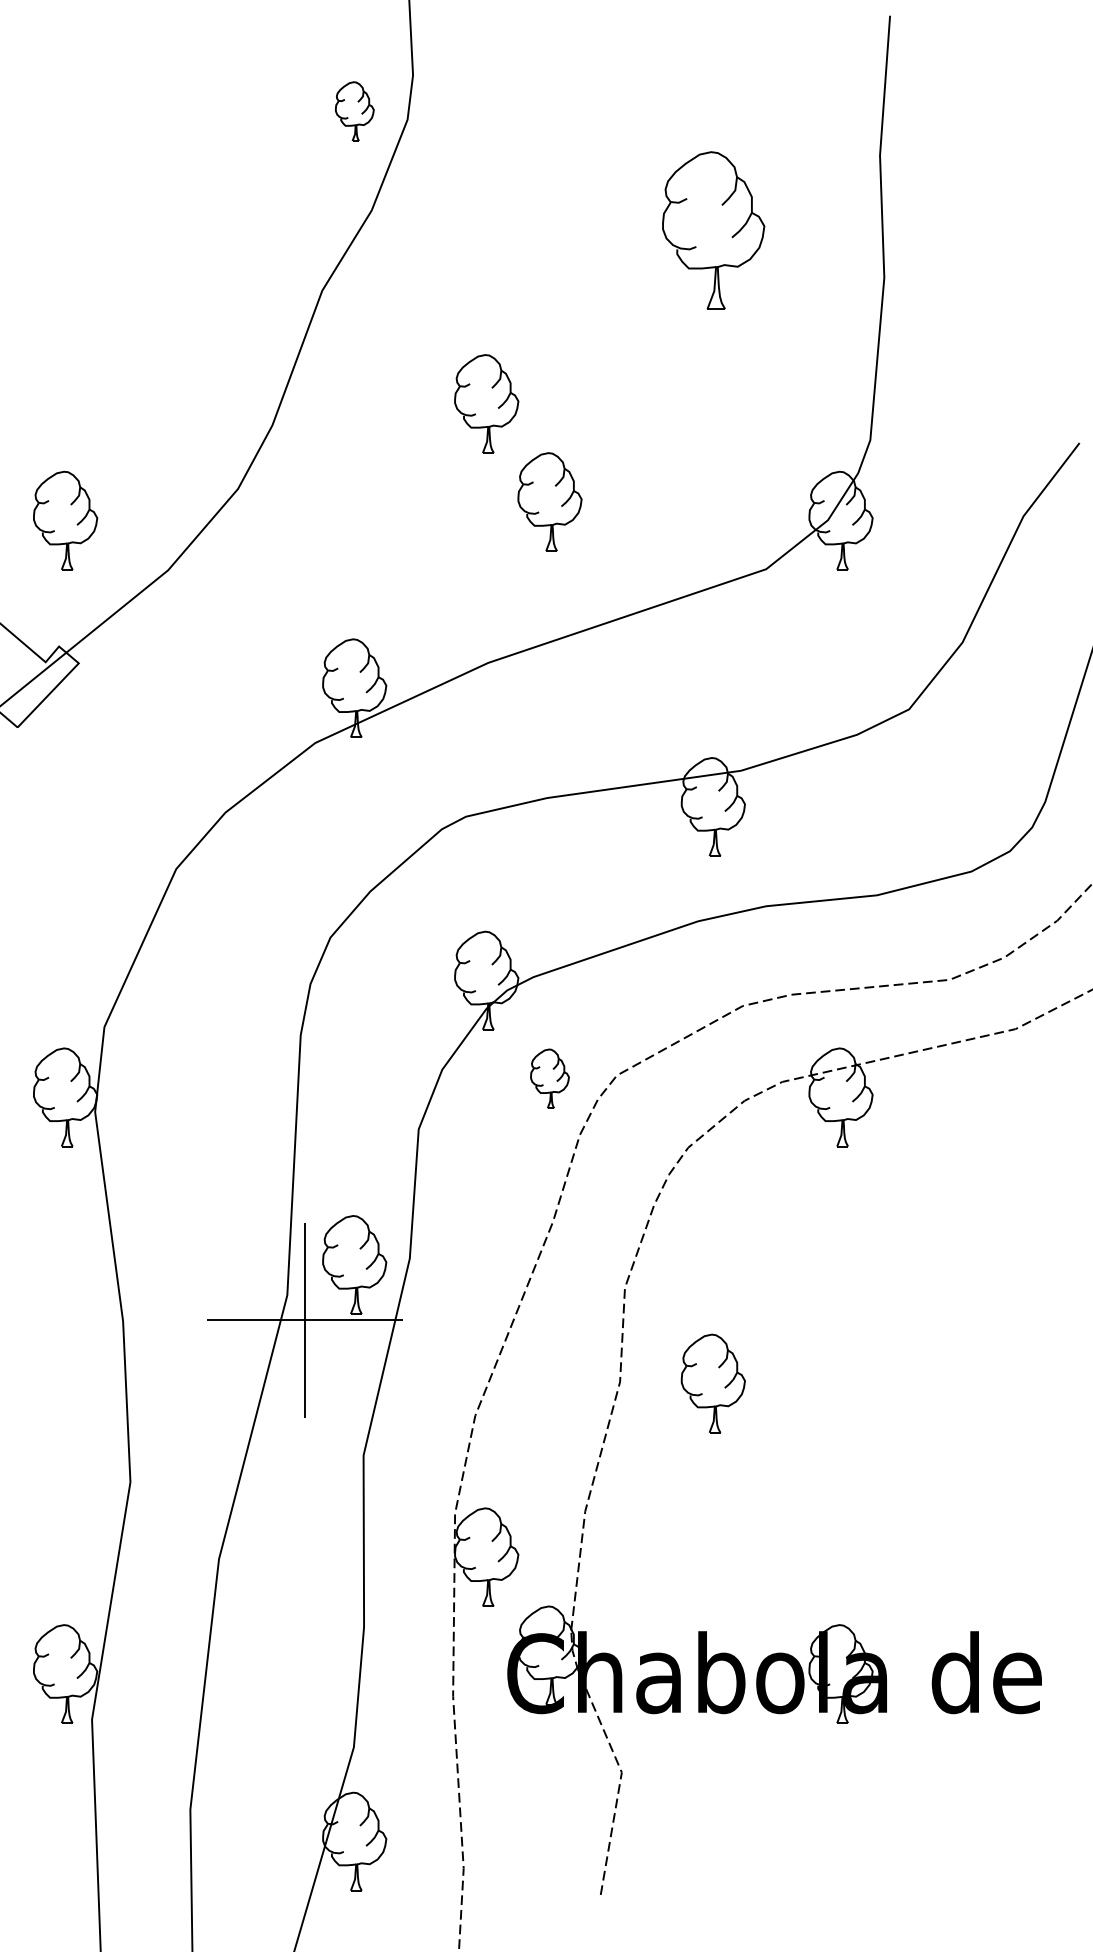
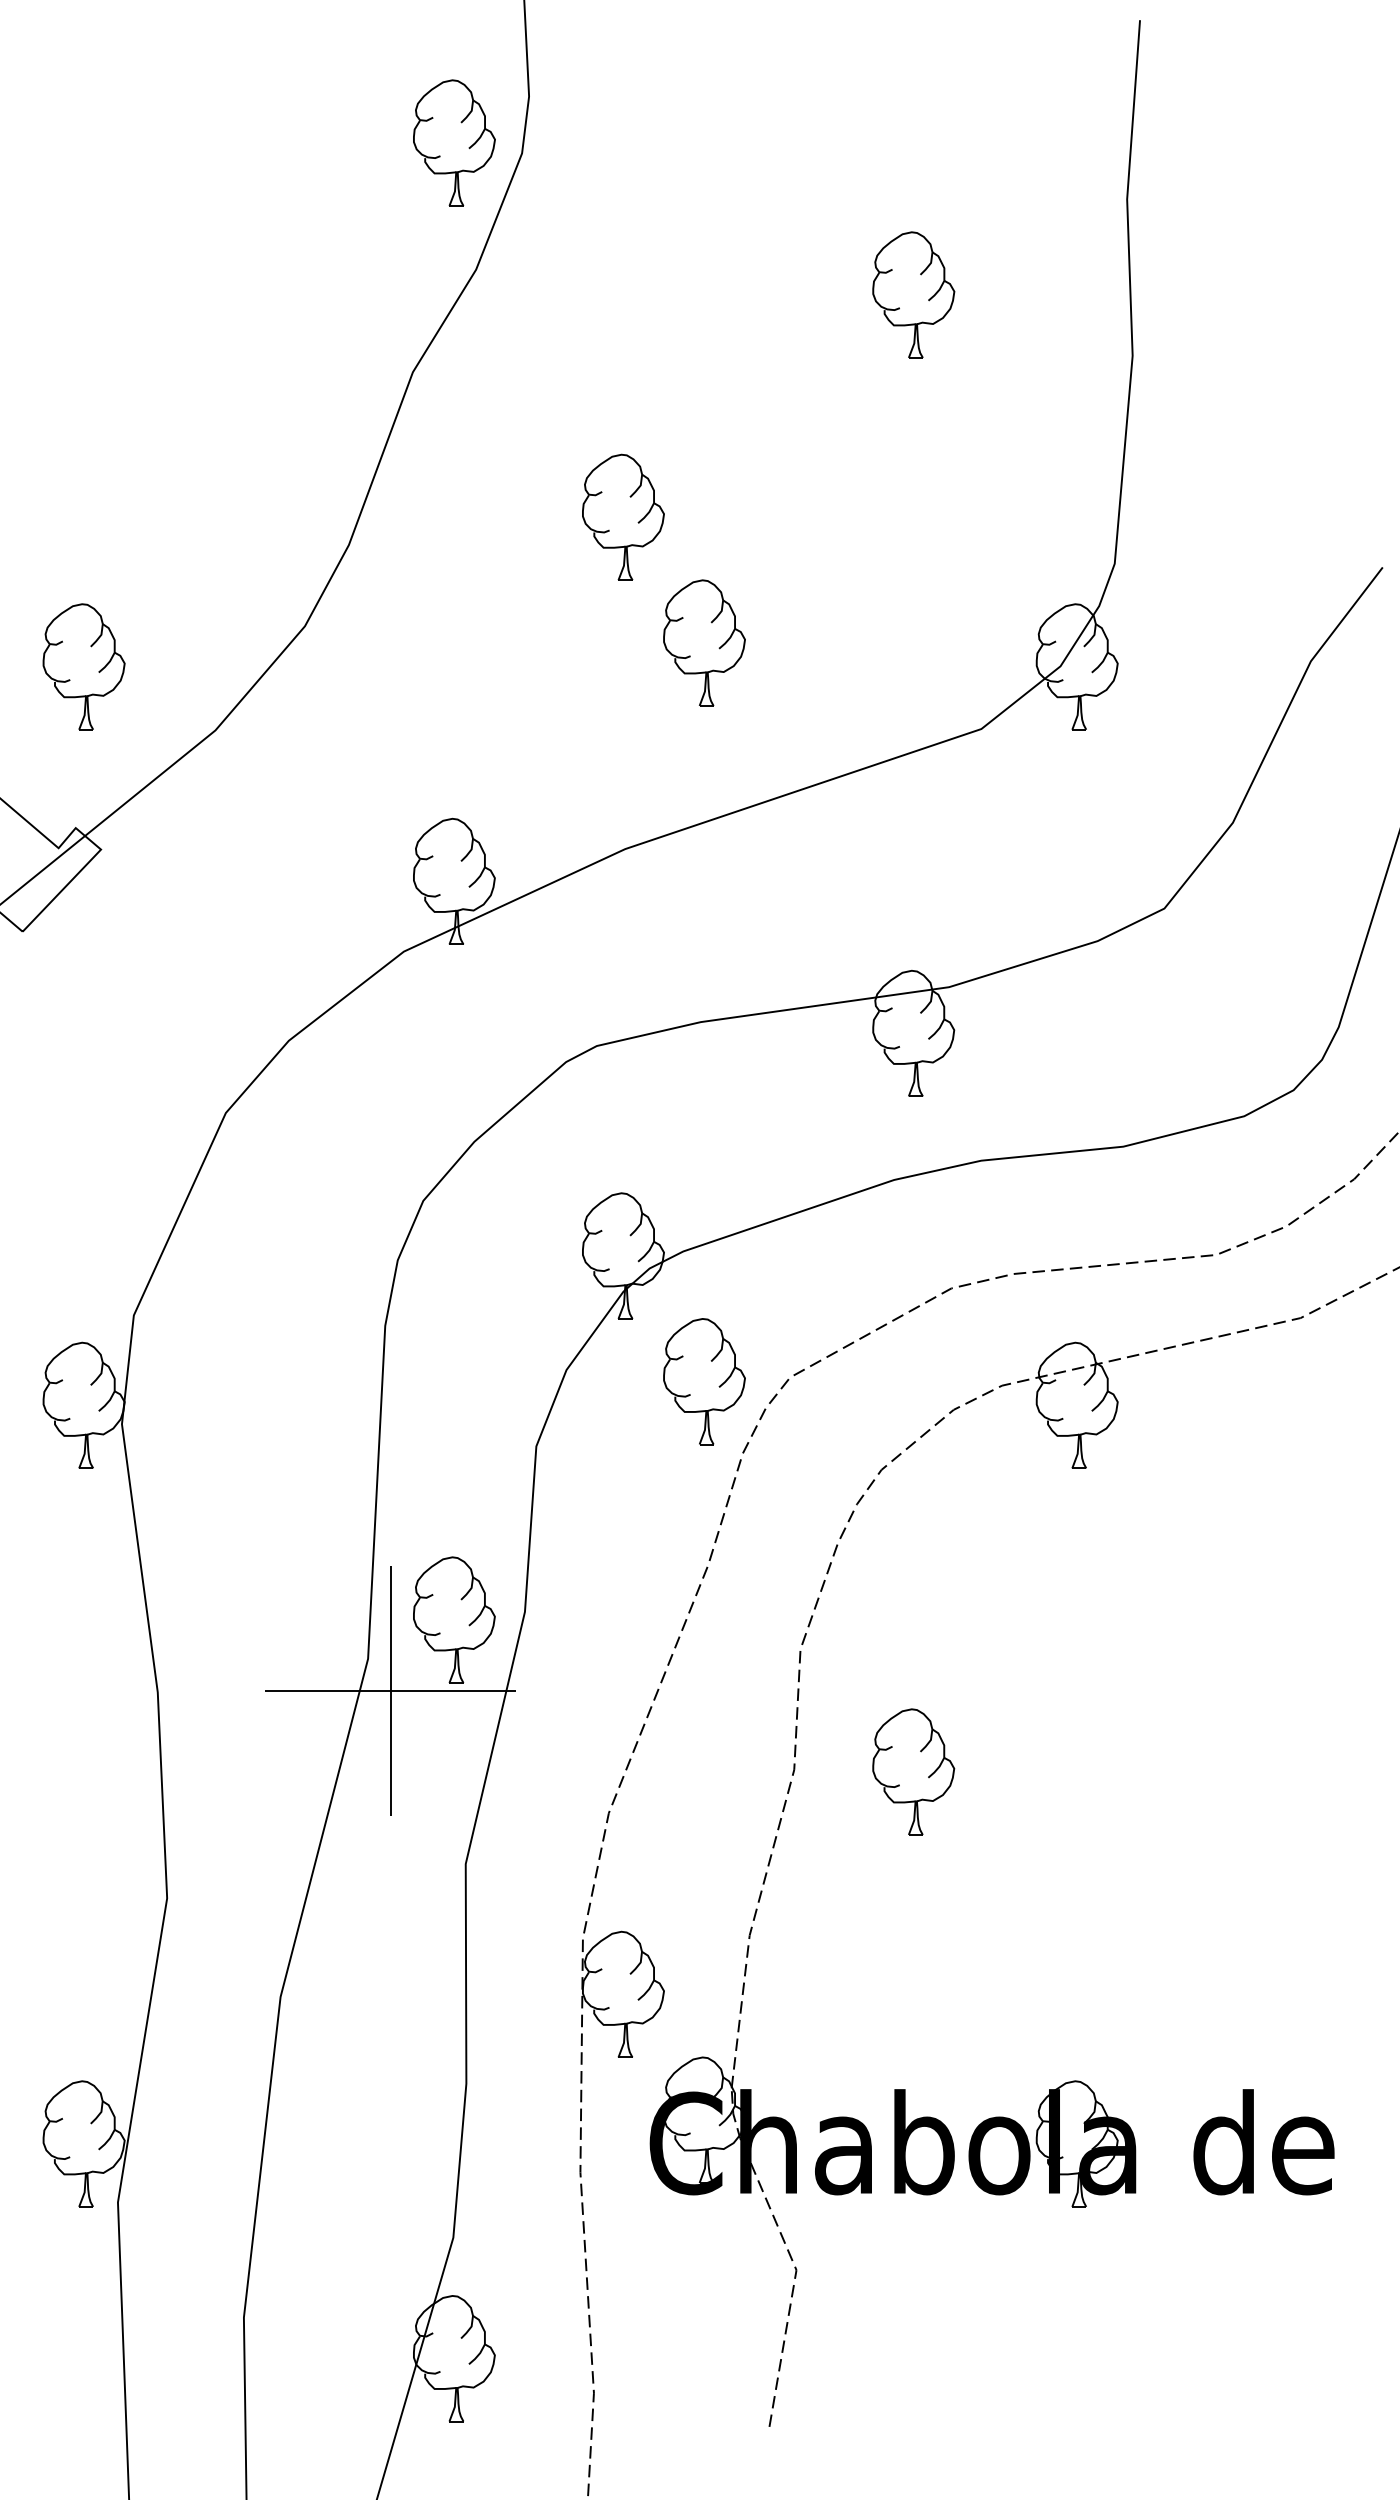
part: (354, 111) -> (454, 142), size x1.67
part: (712, 229) -> (912, 293), size x0.62
part: (549, 1078) -> (703, 1381), size x1.67

